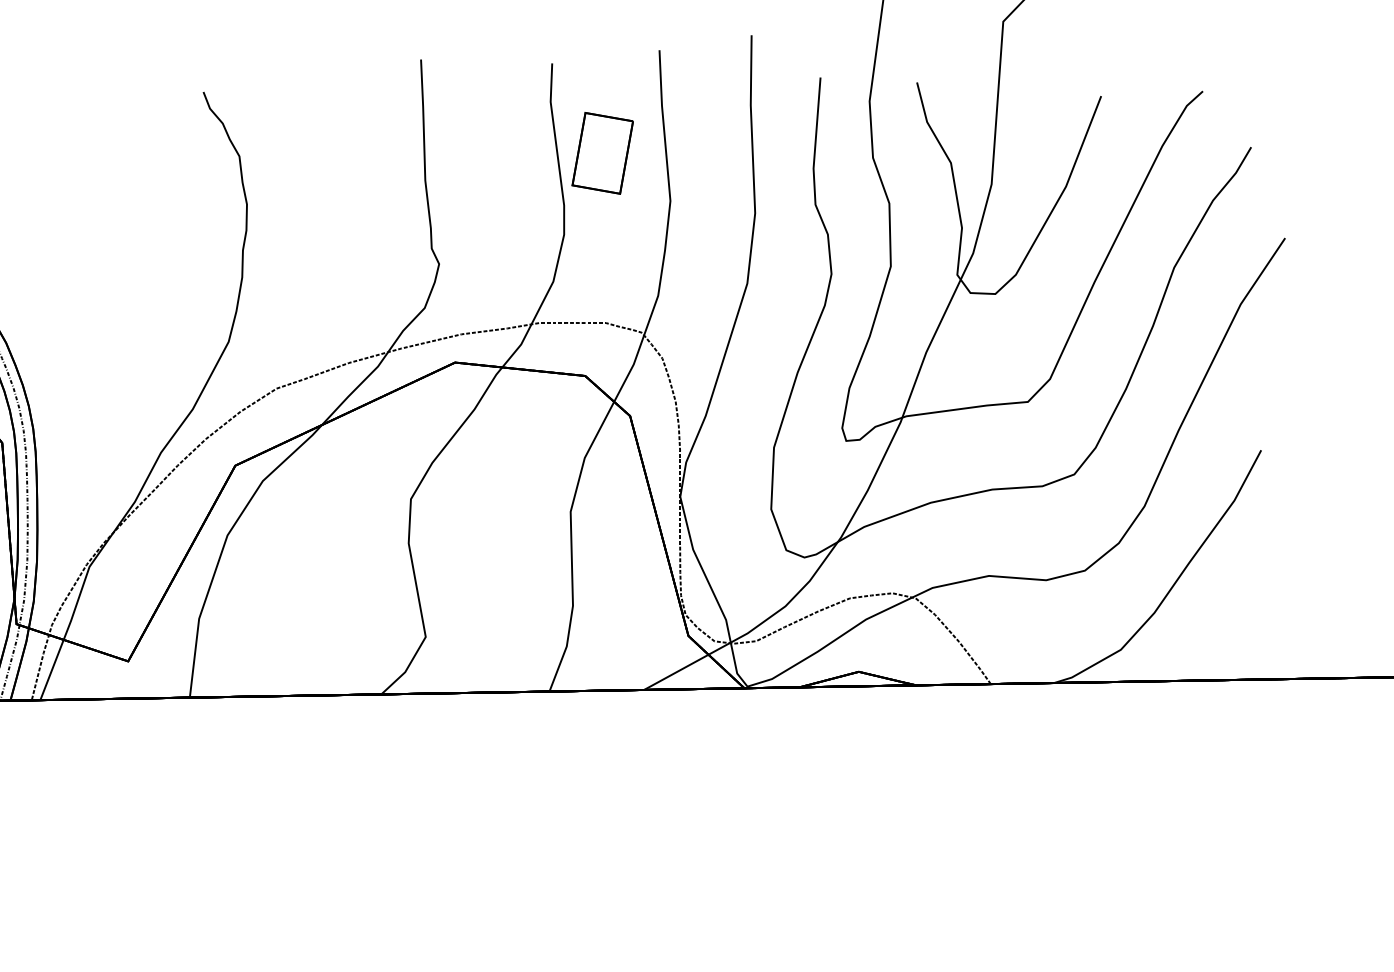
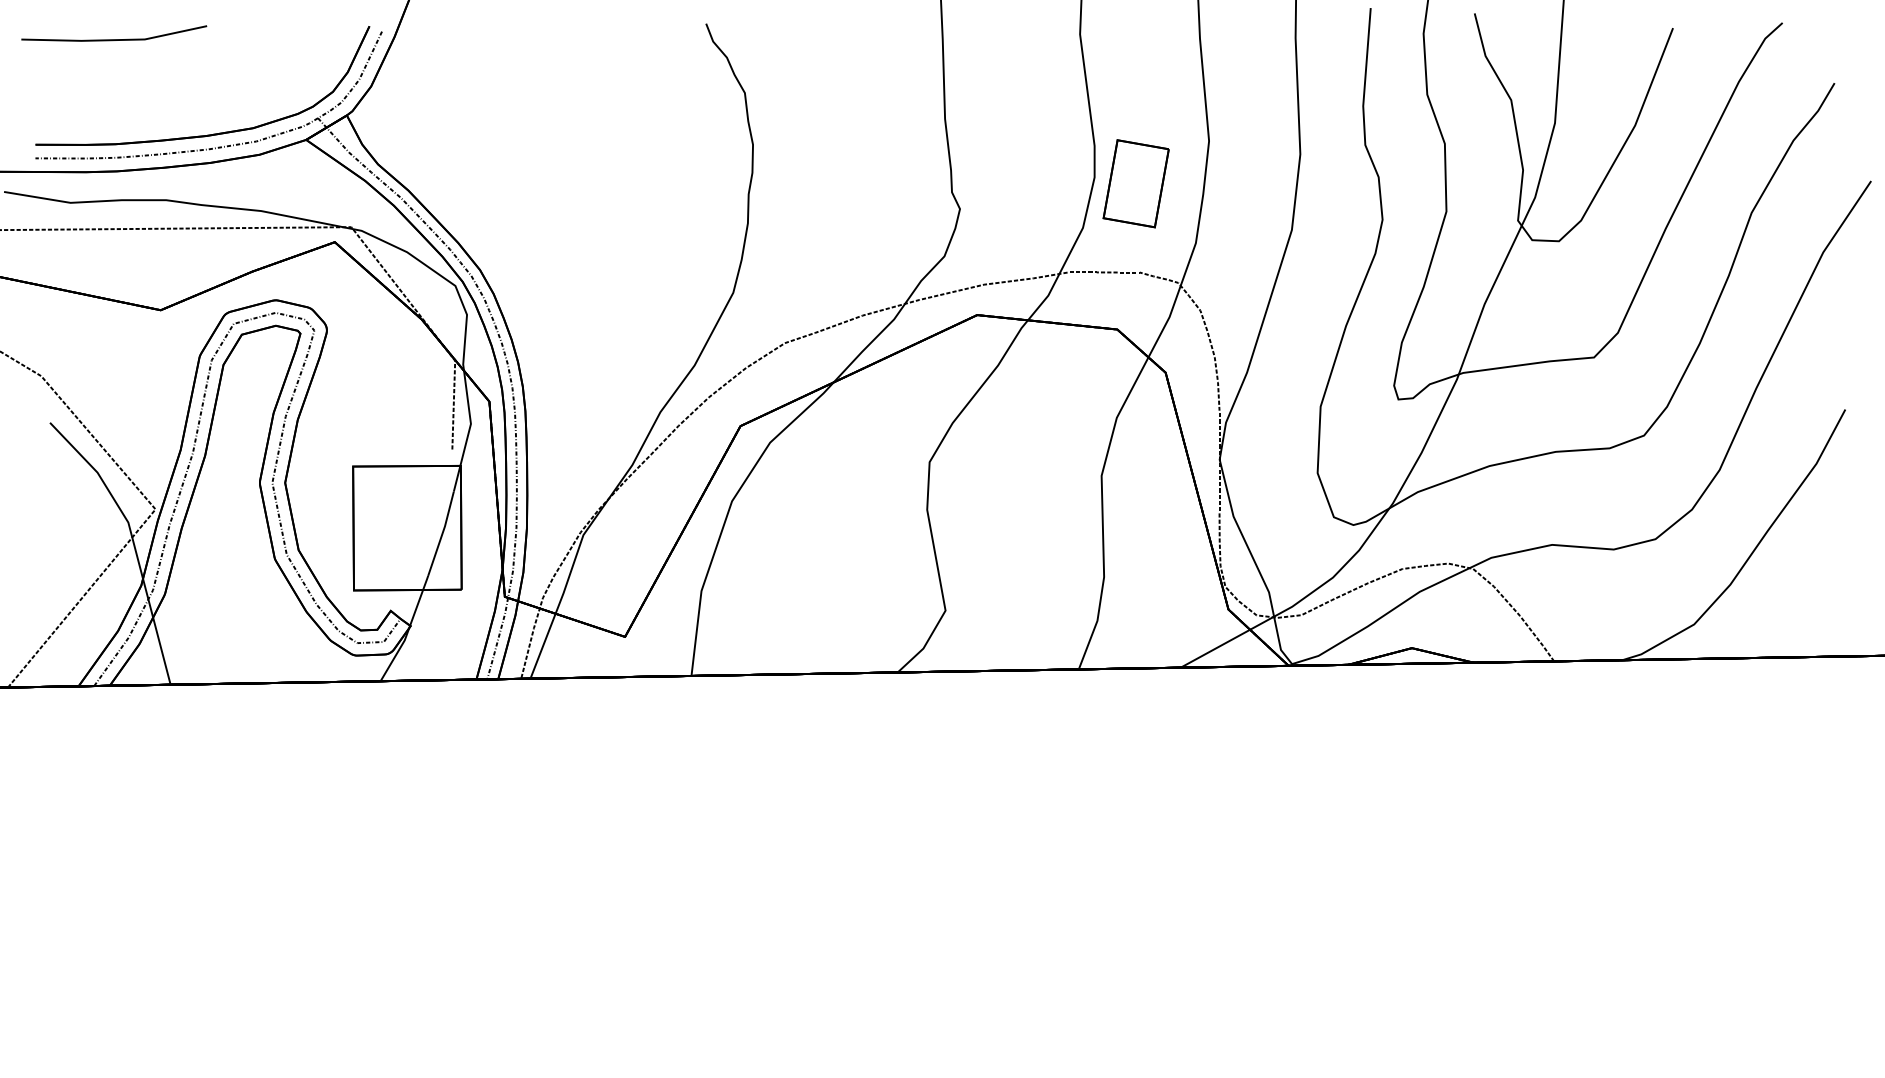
part: (602, 153) -> (1135, 183), moved

